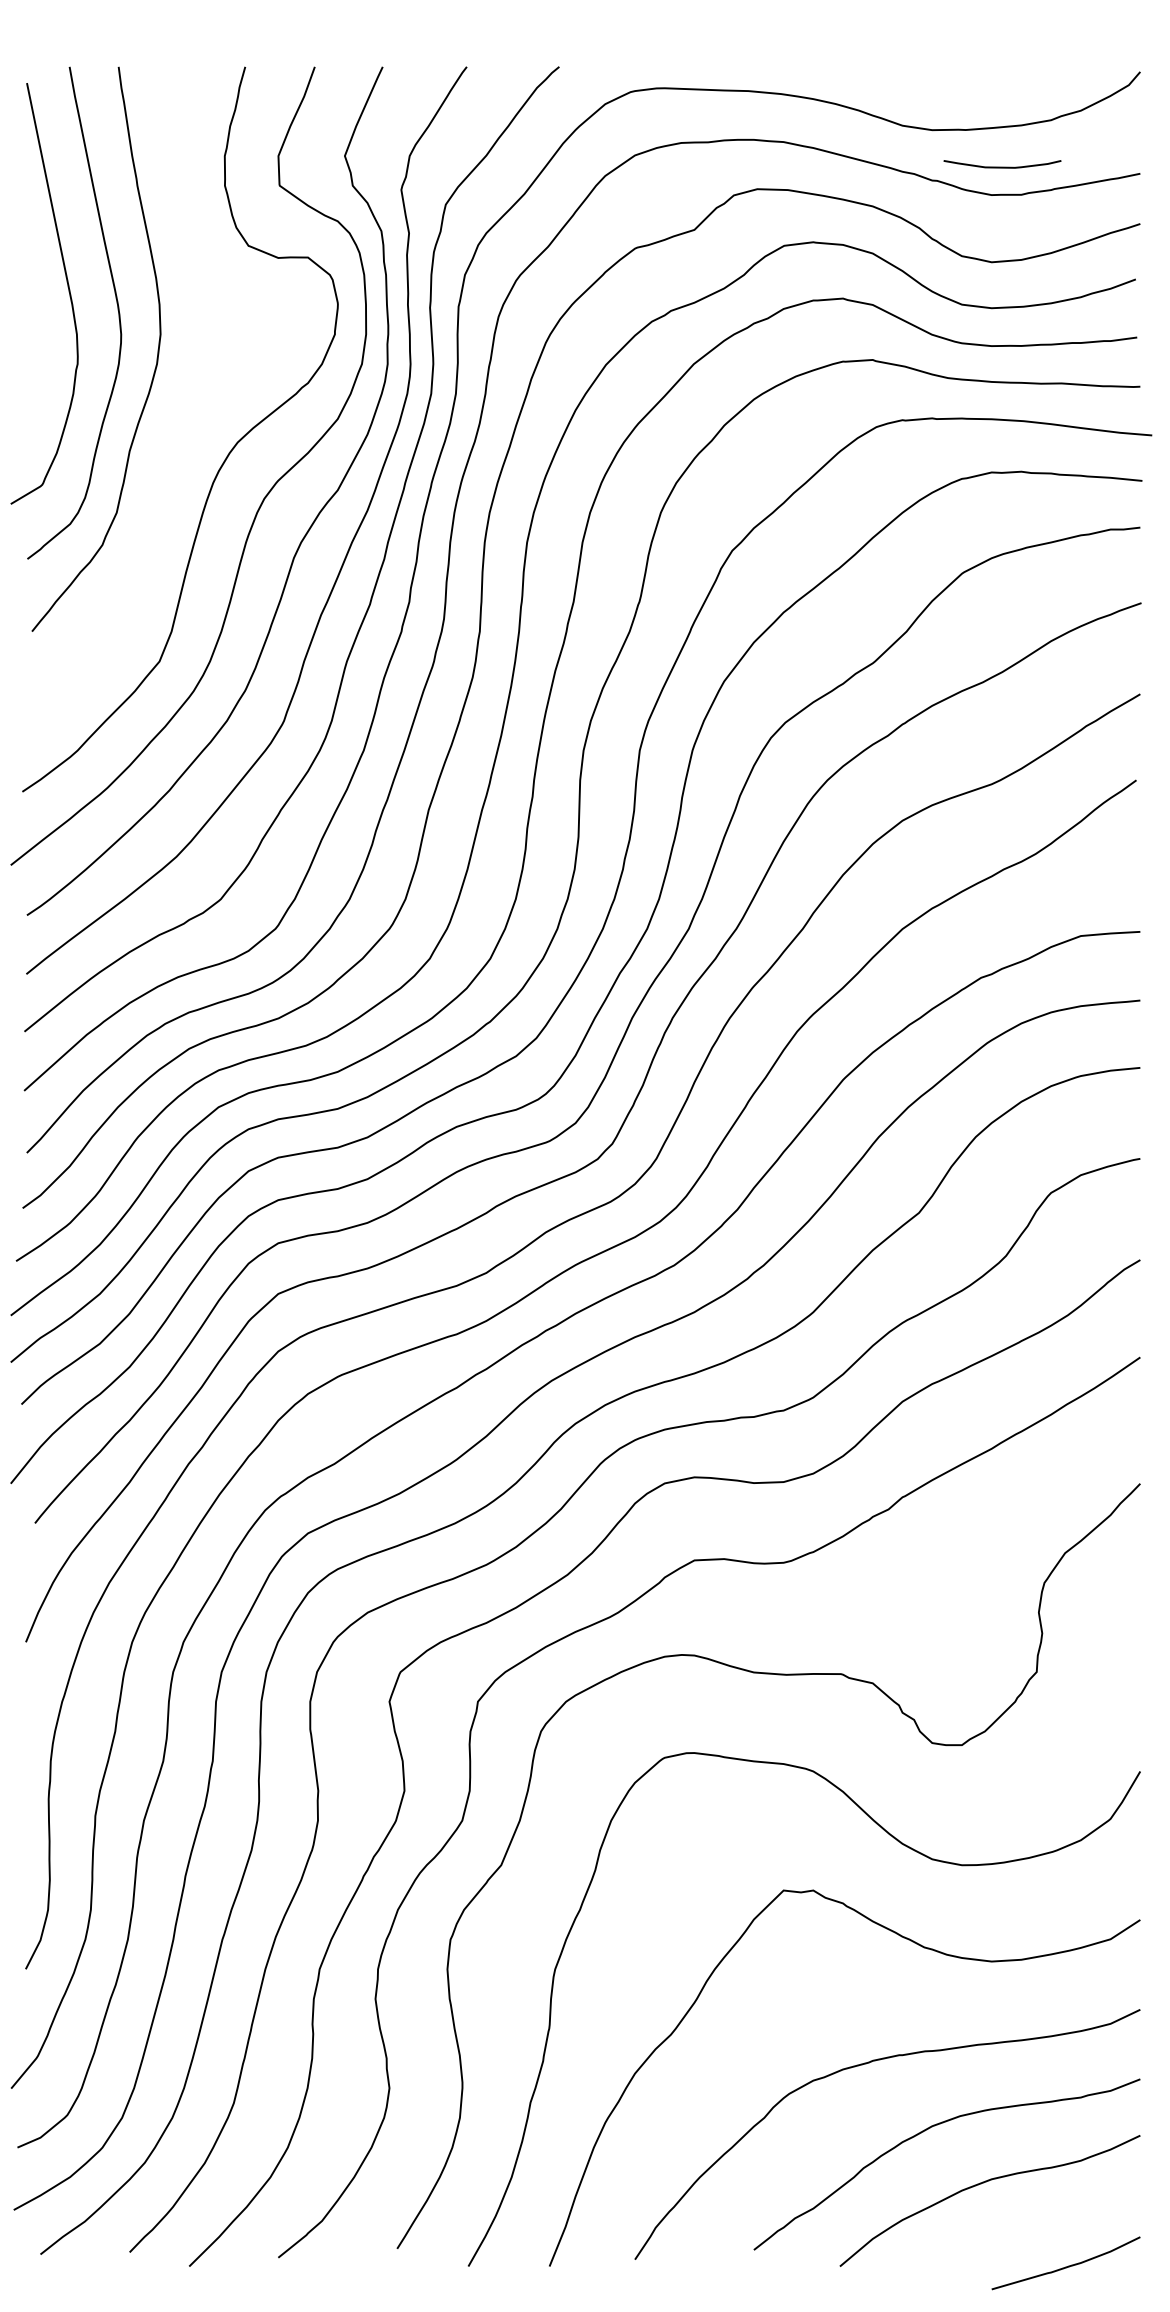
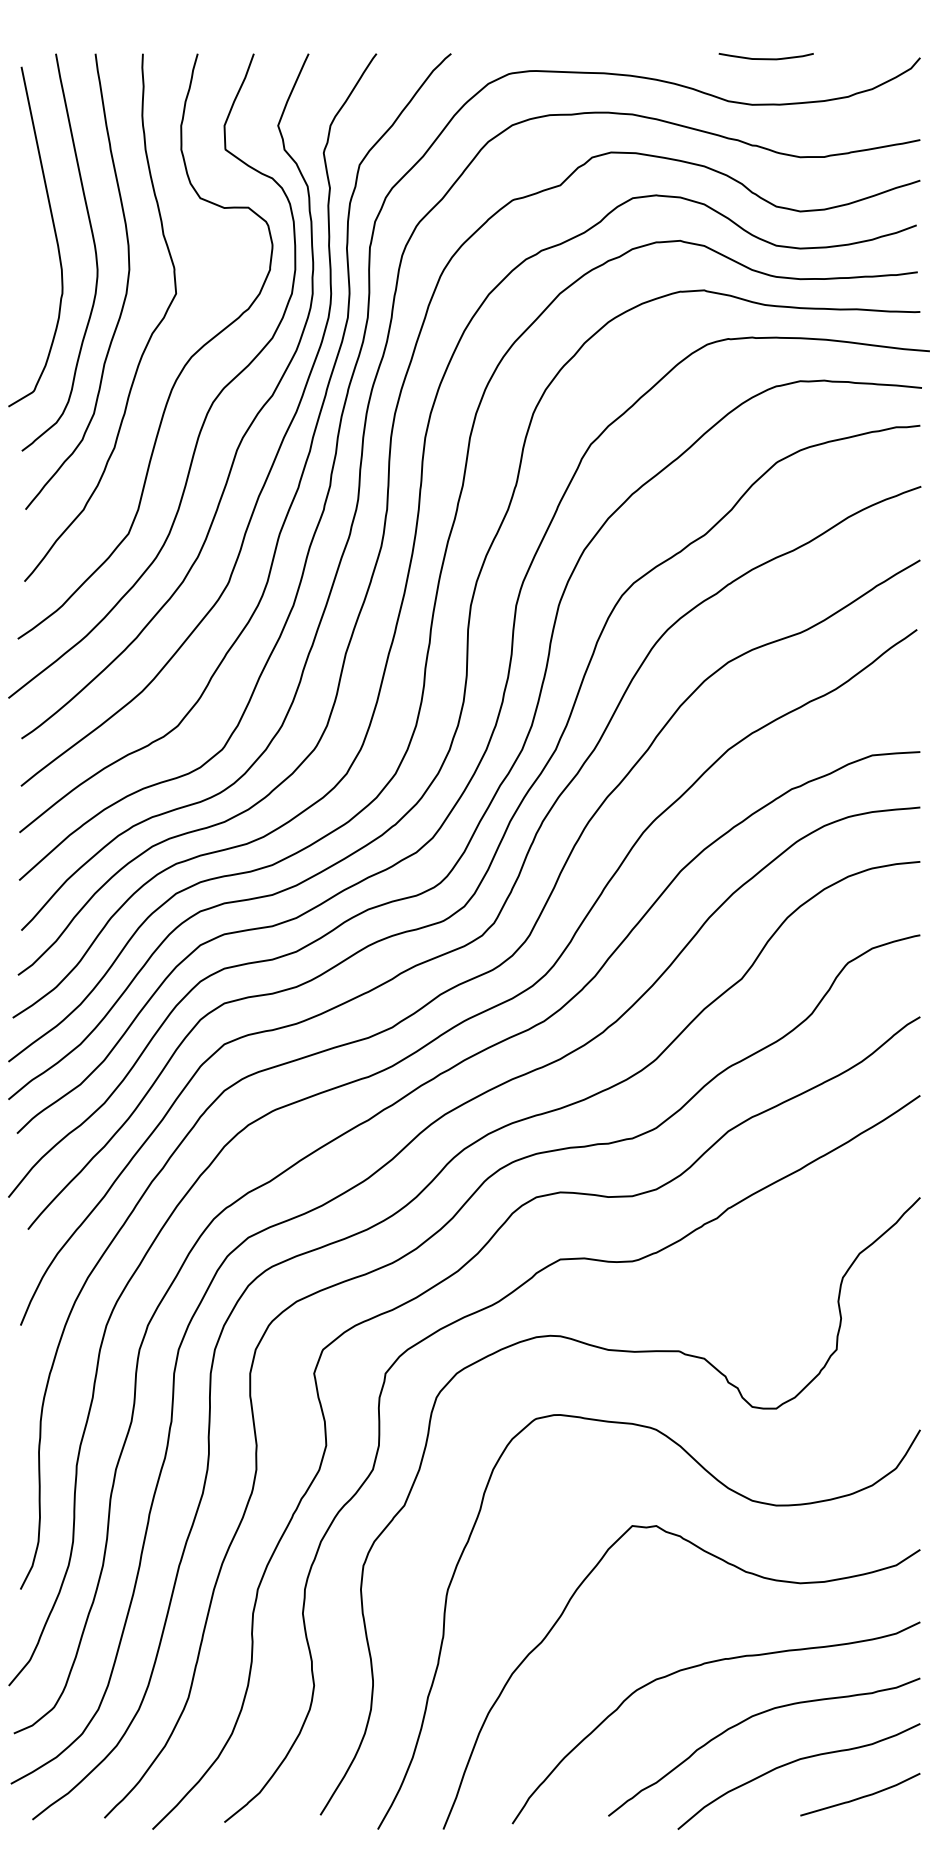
curve: (1002, 166) -> (766, 58), moved
curve: (183, 422) -> (147, 340), added
curve: (1065, 2266) -> (859, 1797), moved

